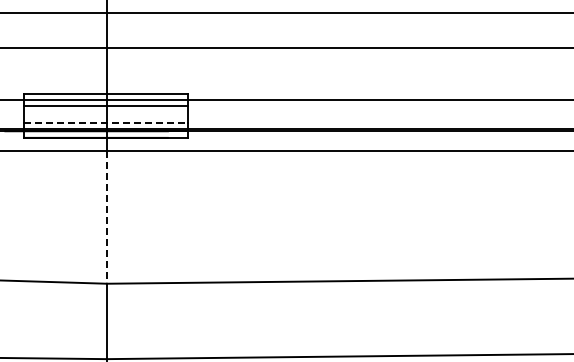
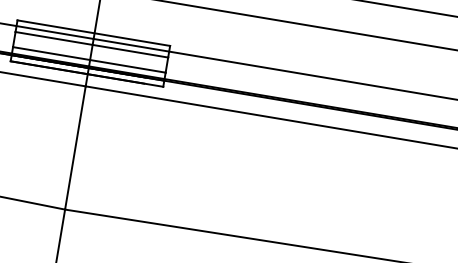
line: (106, 122) -> (89, 59), dashed -> solid
line: (106, 217) -> (75, 148), dashed -> solid

